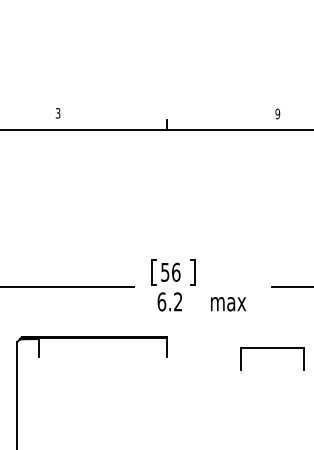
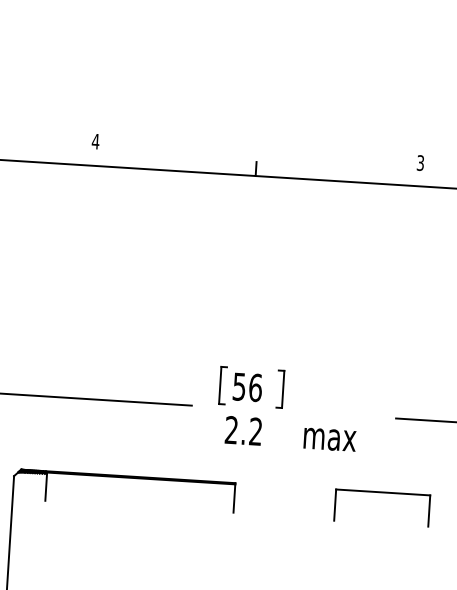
text: (57, 113) -> (94, 141), 3 -> 4
text: (277, 113) -> (420, 162), 9 -> 3
text: (161, 301) -> (231, 429), 6.2 -> 2.2
part: (272, 348) -> (383, 492), moved

